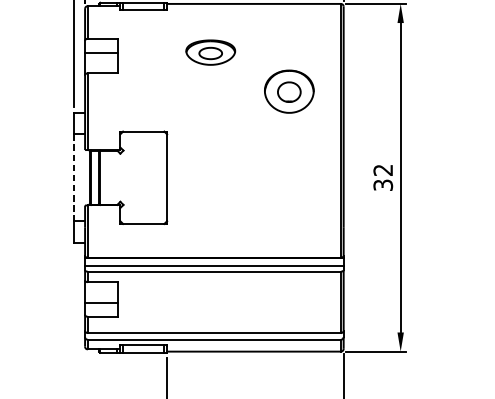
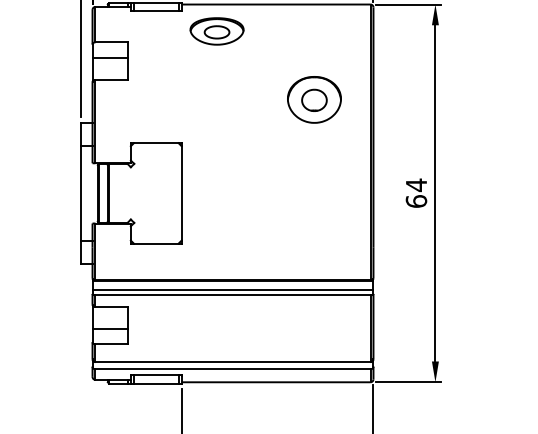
part: (210, 52) -> (216, 31), moved
text: (383, 176) -> (416, 192), 32 -> 64
line: (74, 177) -> (80, 193), dashed -> solid

